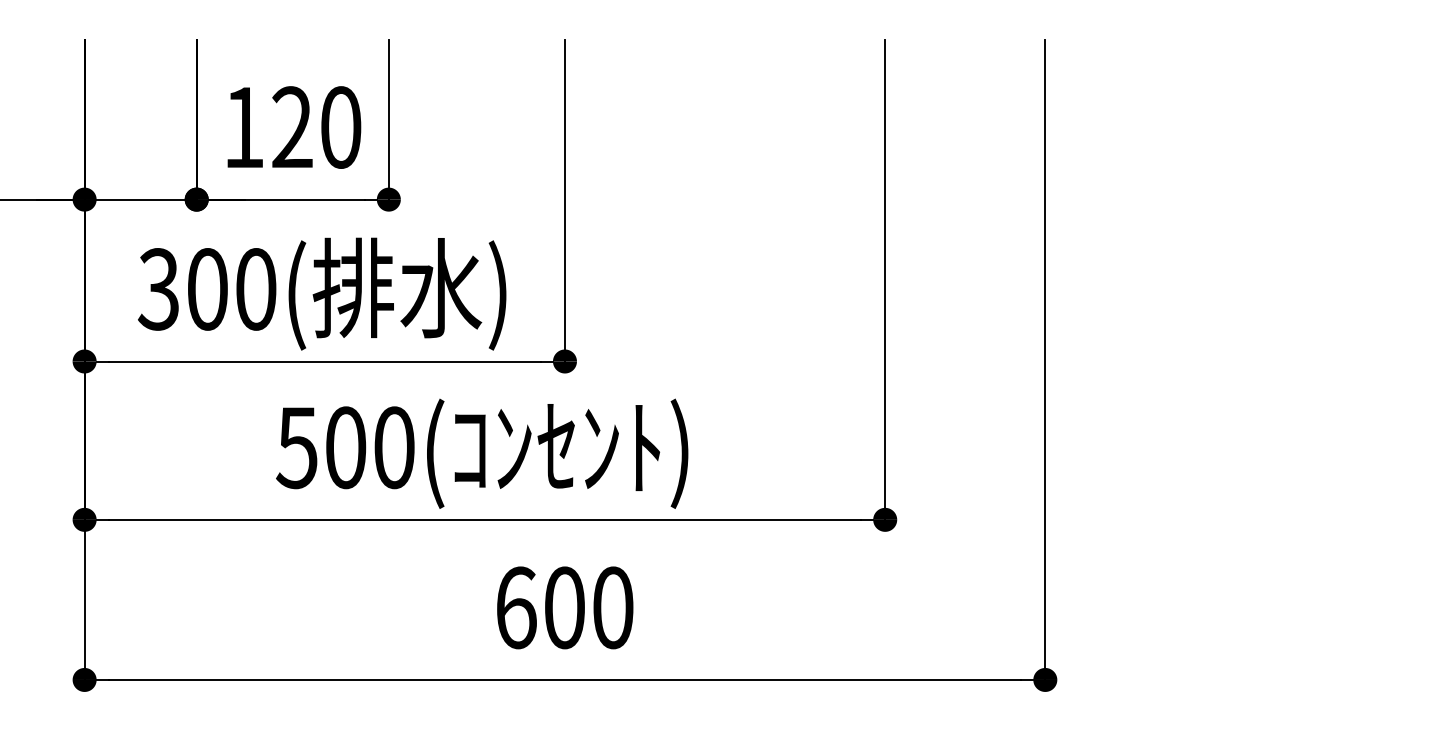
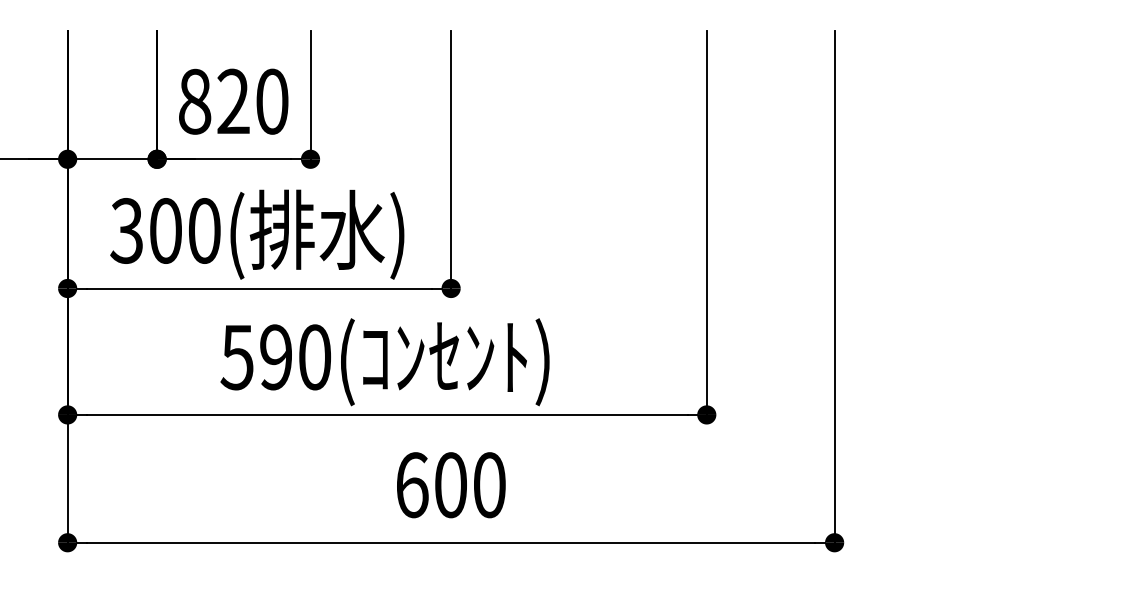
text: (244, 127) -> (195, 101), 120 -> 820
text: (346, 447) -> (276, 357), 500( -> 590(

